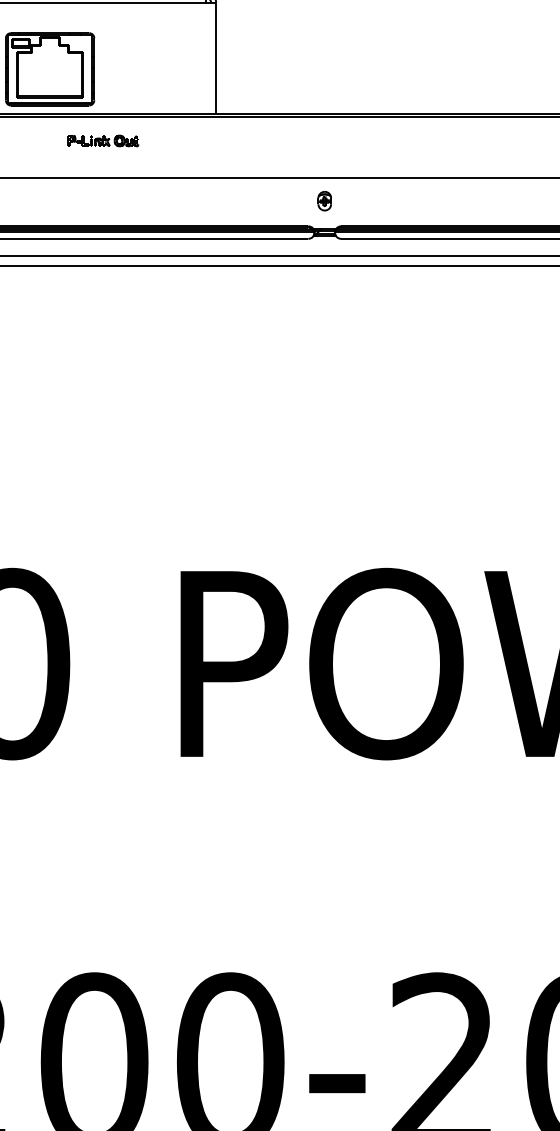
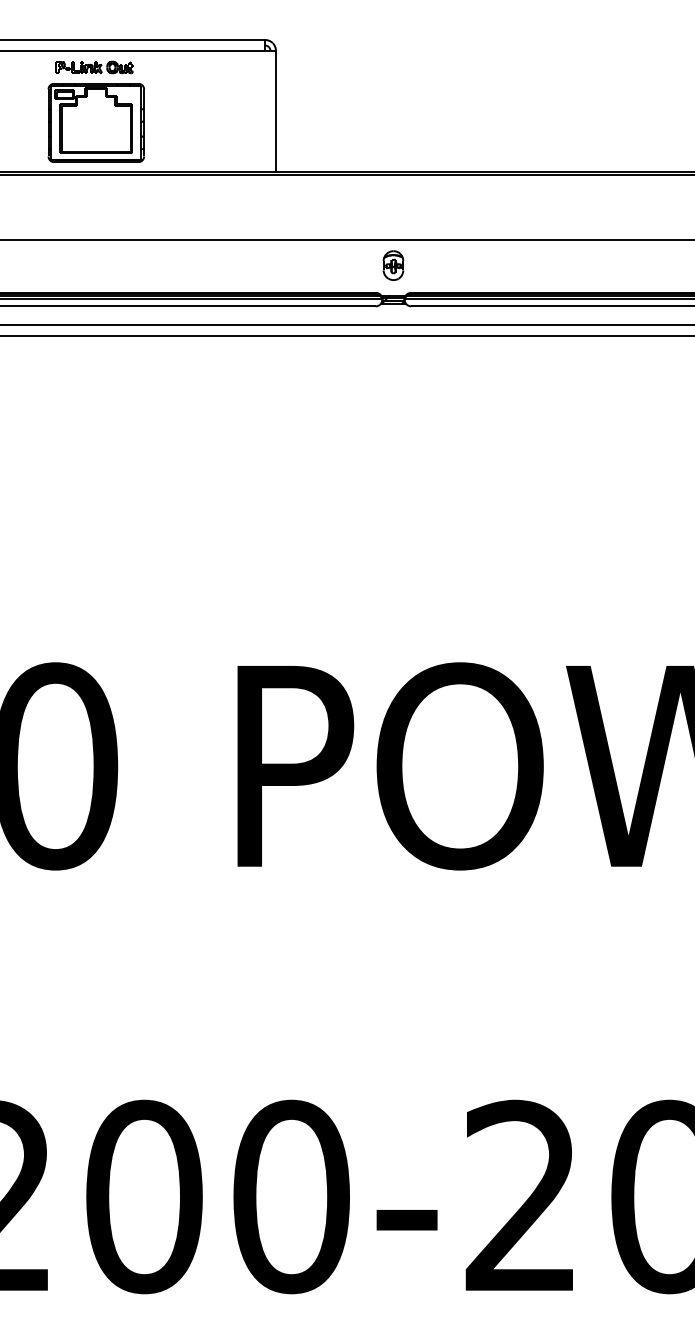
part: (102, 141) -> (94, 67), moved
part: (324, 201) -> (393, 265), size x1.43

